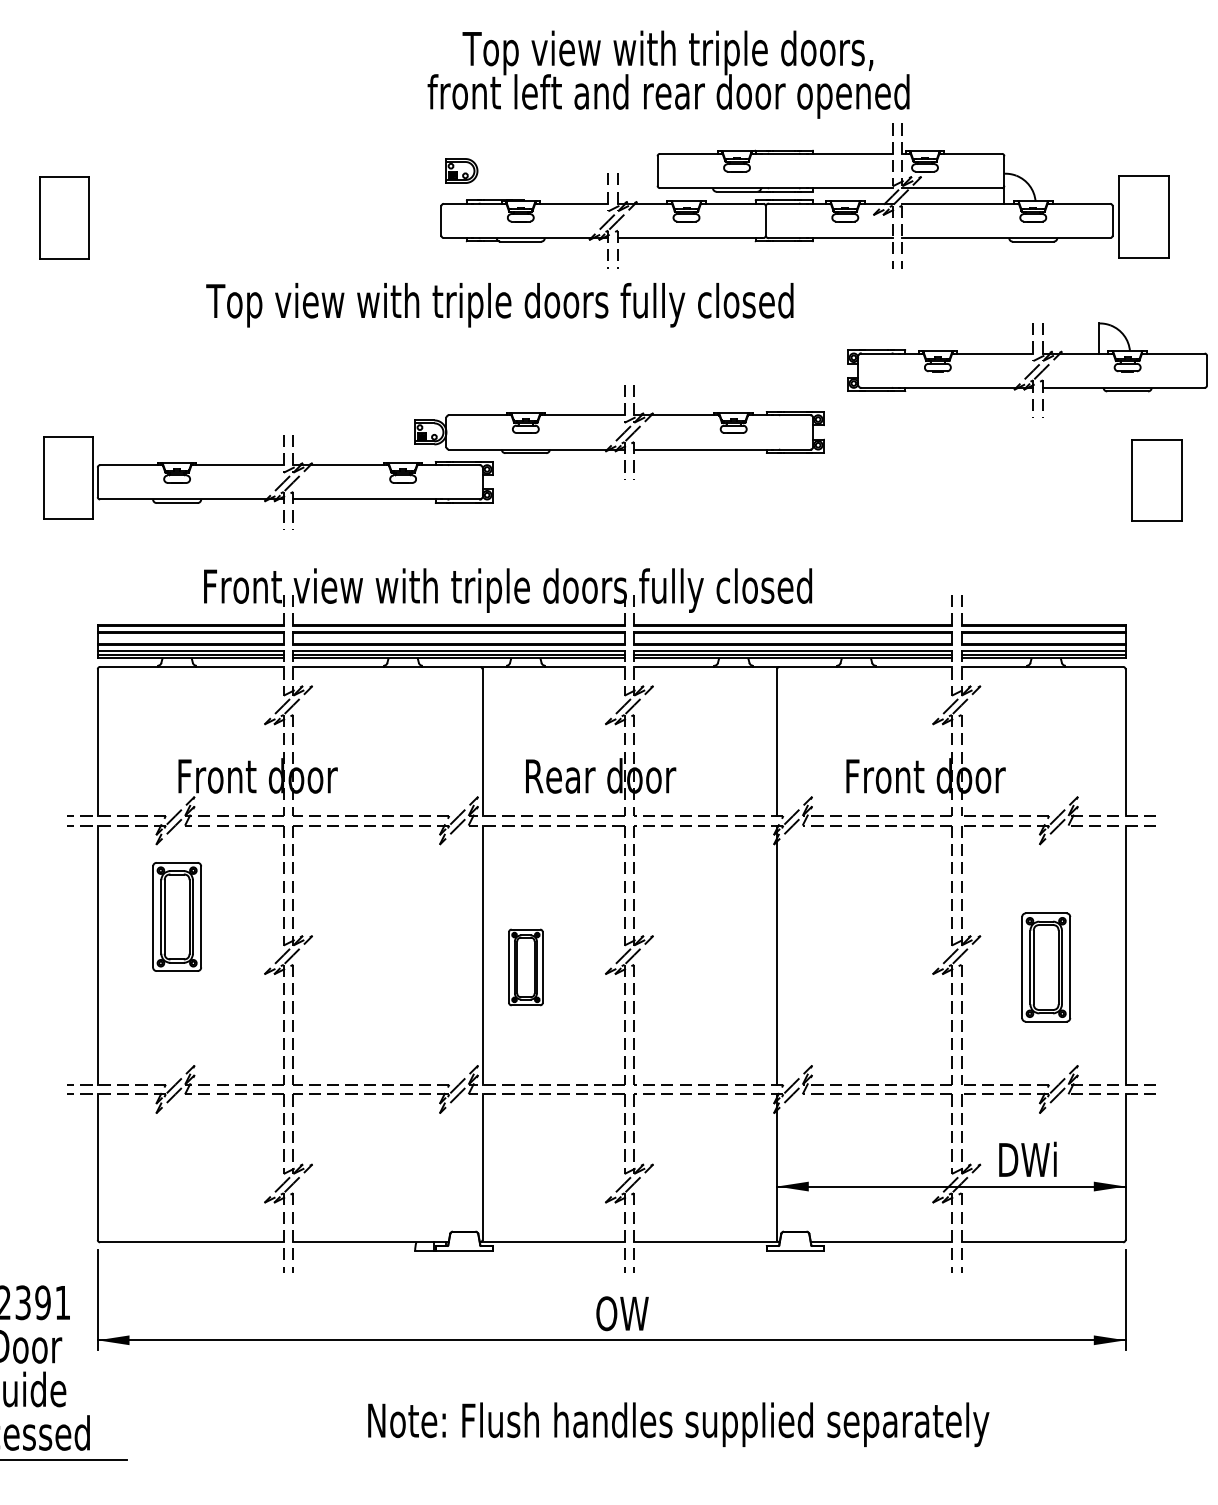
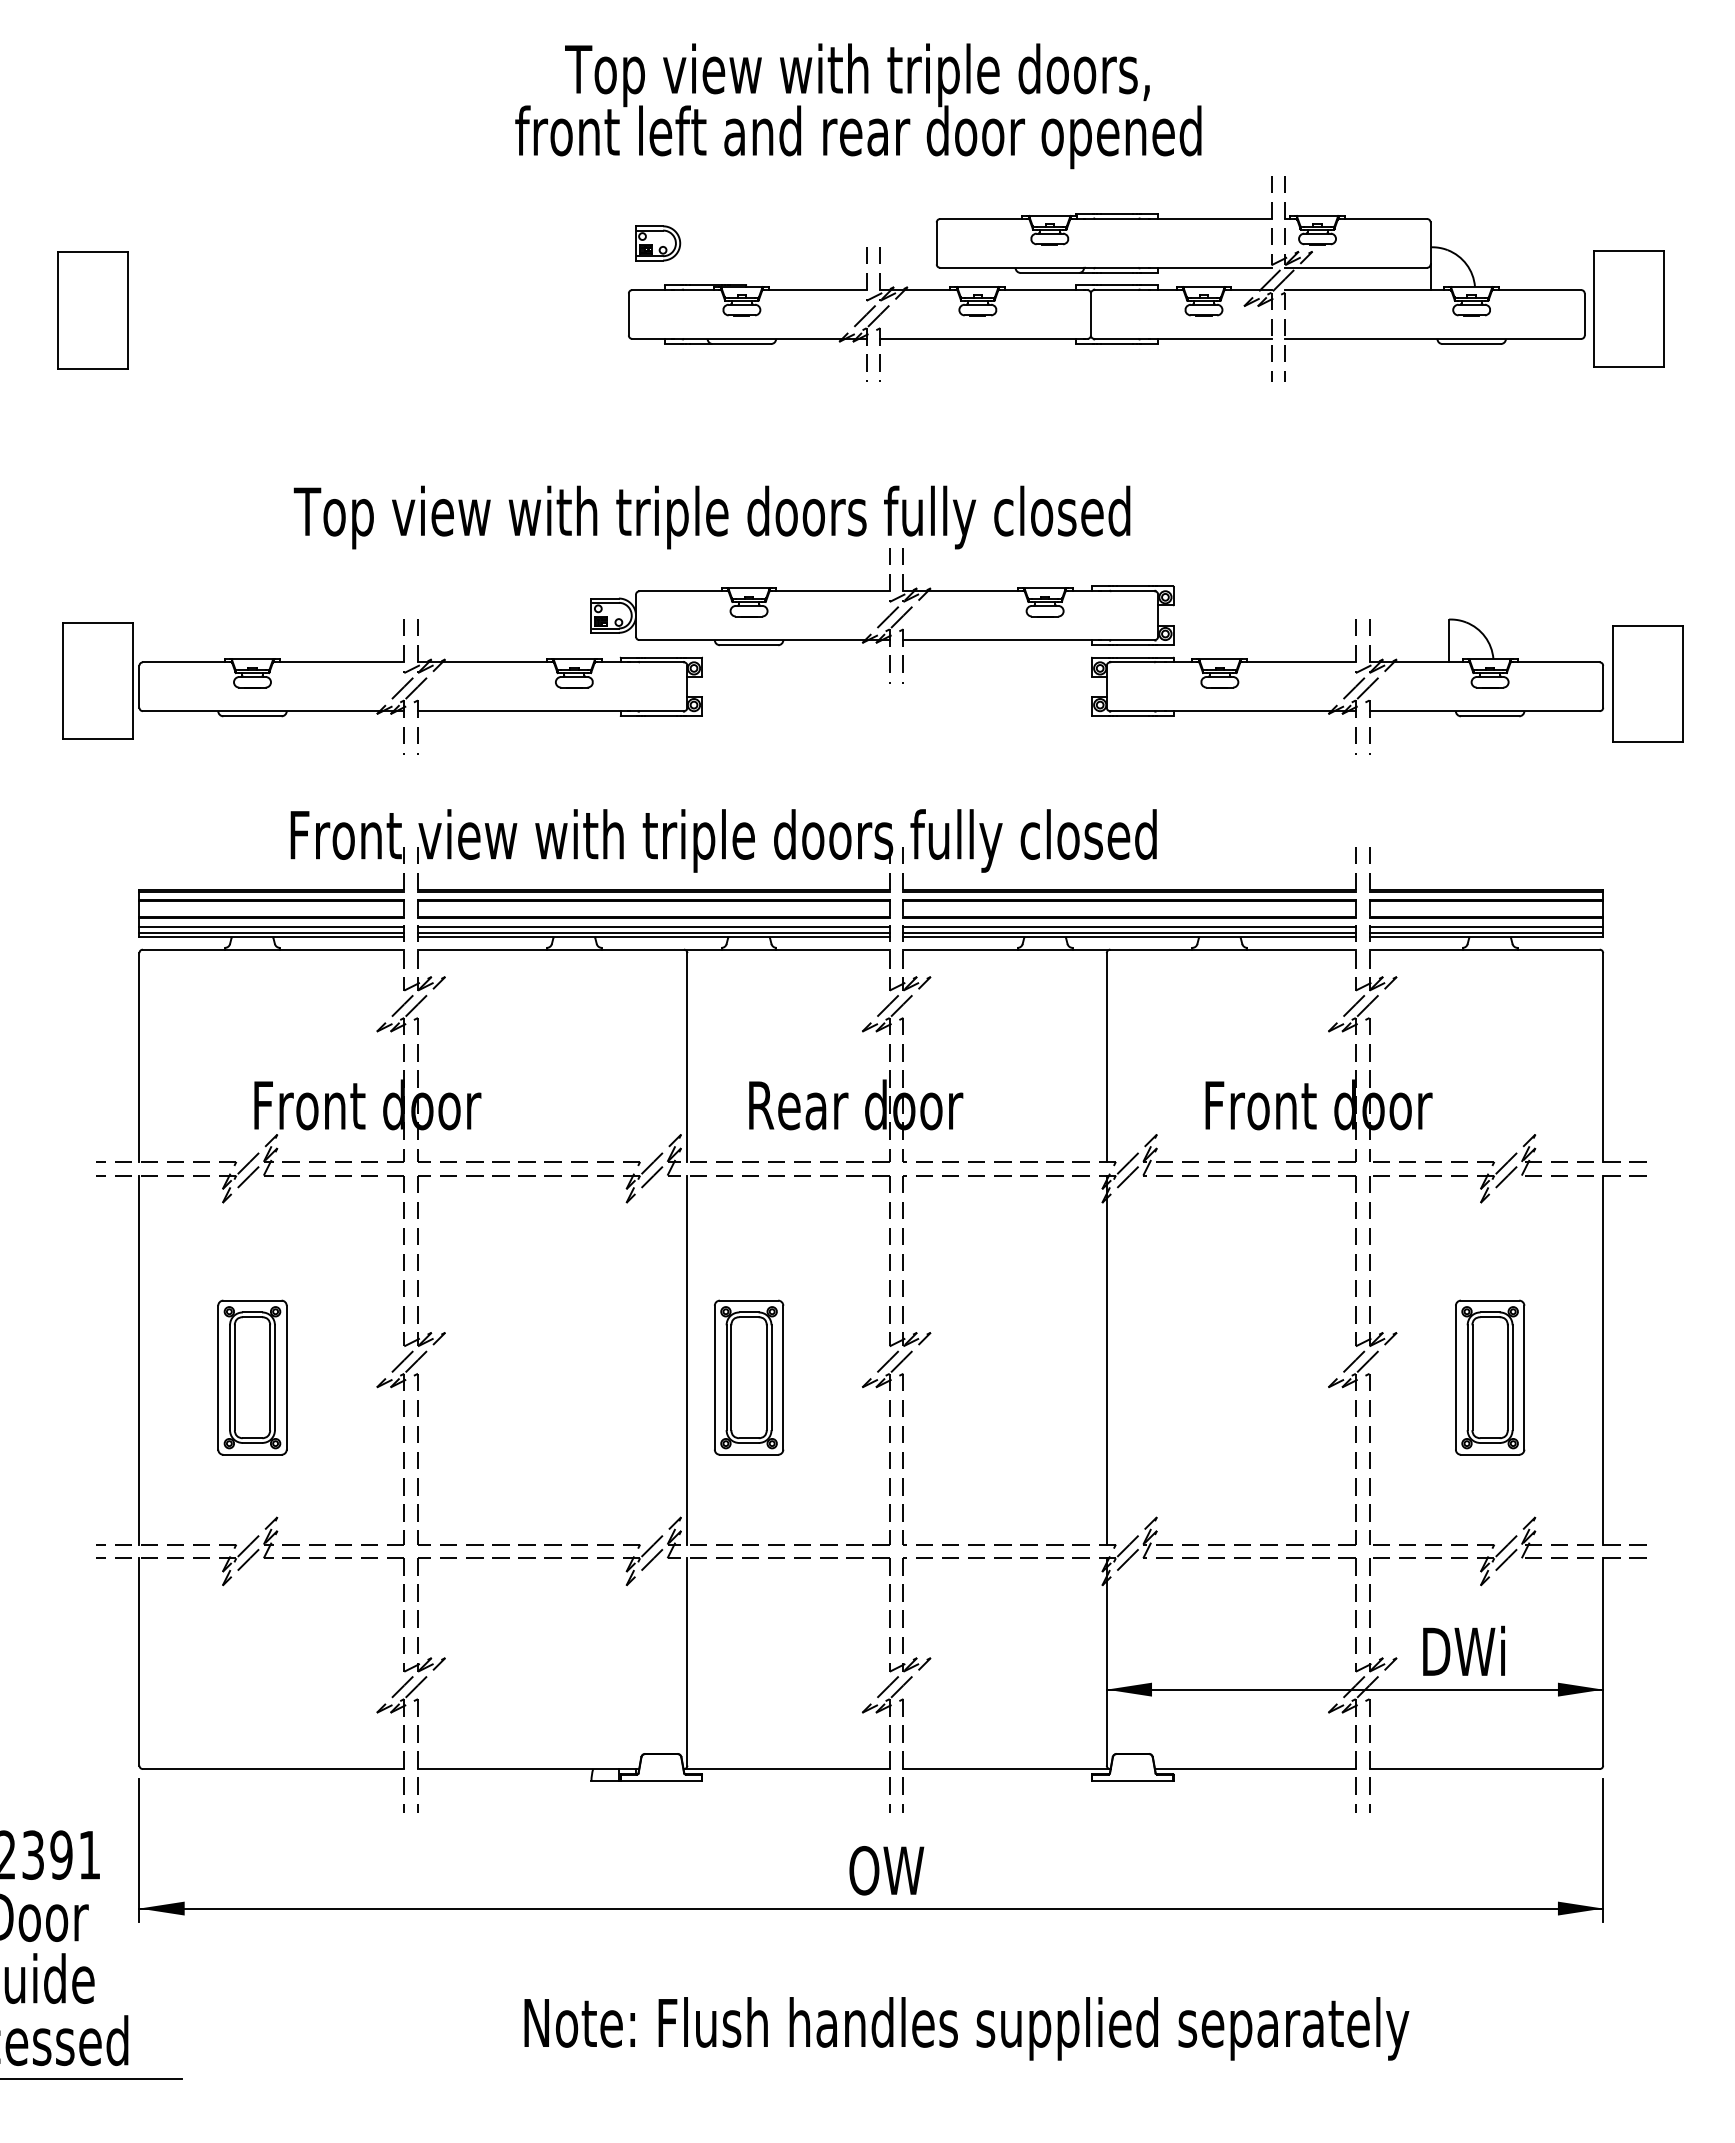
text: (668, 74) -> (858, 106), moved
text: (499, 305) -> (711, 517), moved
part: (1027, 370) -> (1347, 686), moved
part: (177, 916) -> (252, 1377), moved
part: (526, 967) -> (749, 1377), size x1.43

